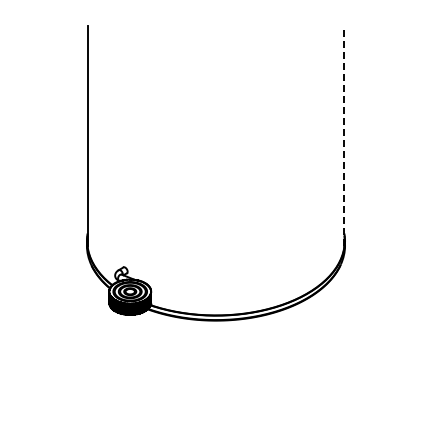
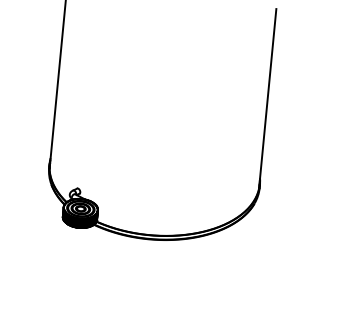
line: (344, 135) -> (267, 98), dashed -> solid

